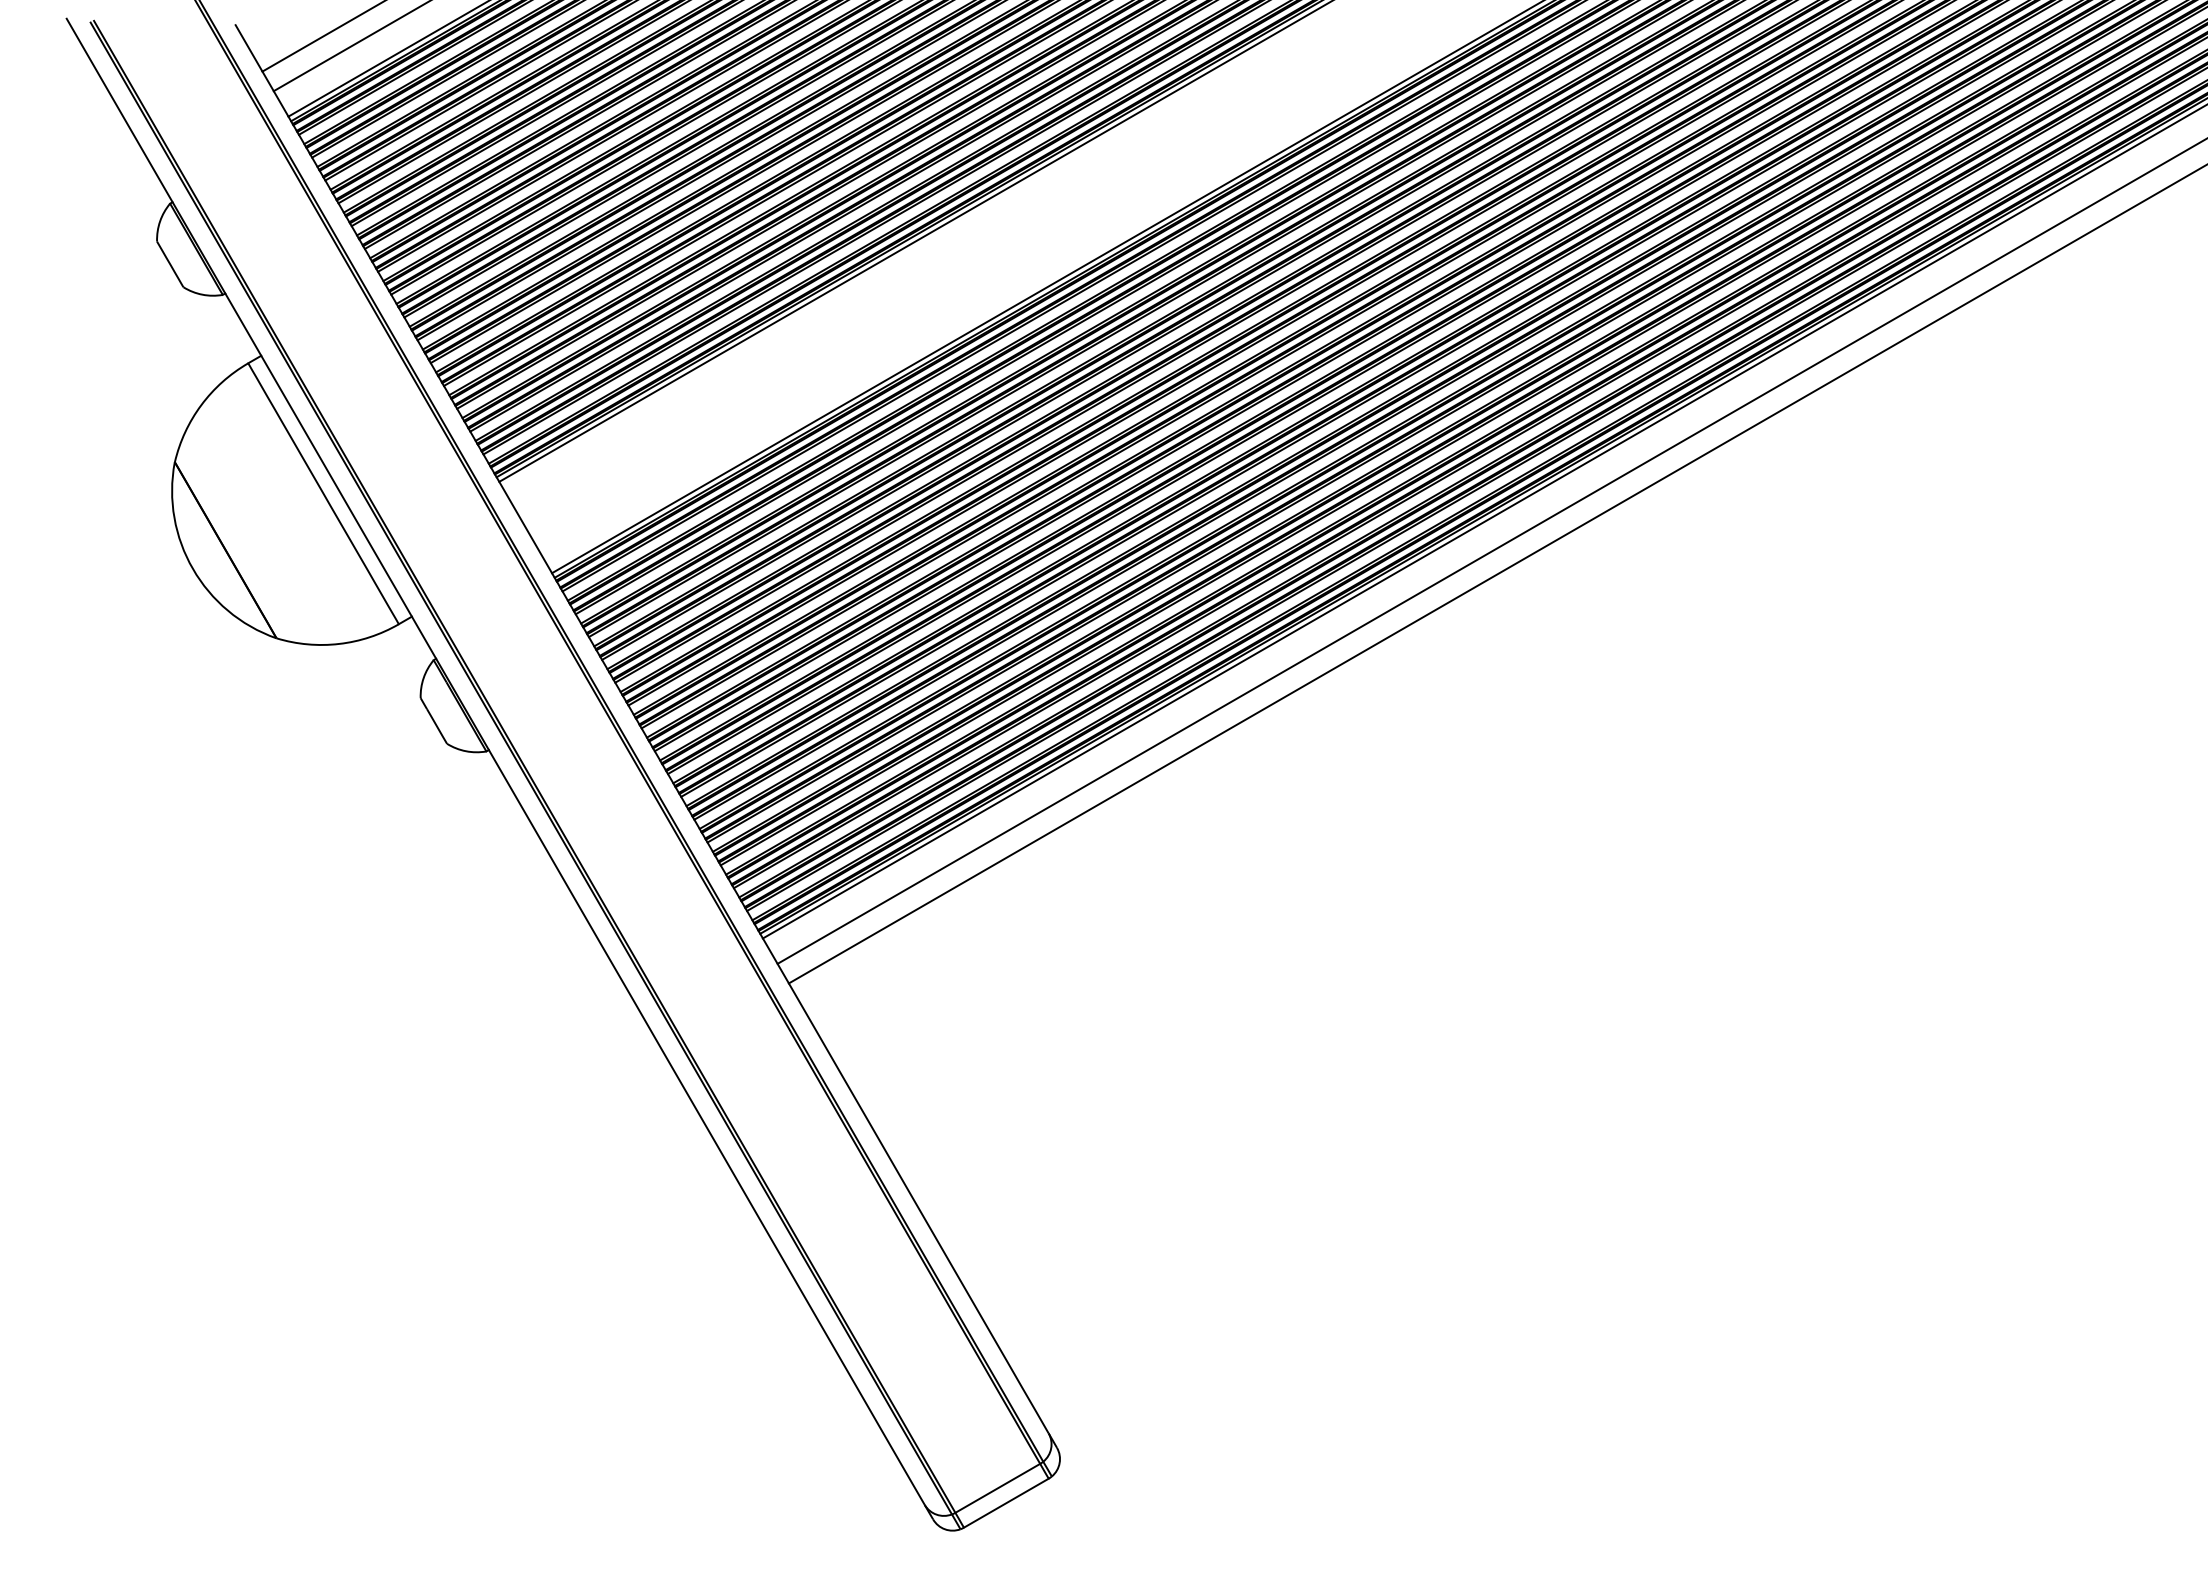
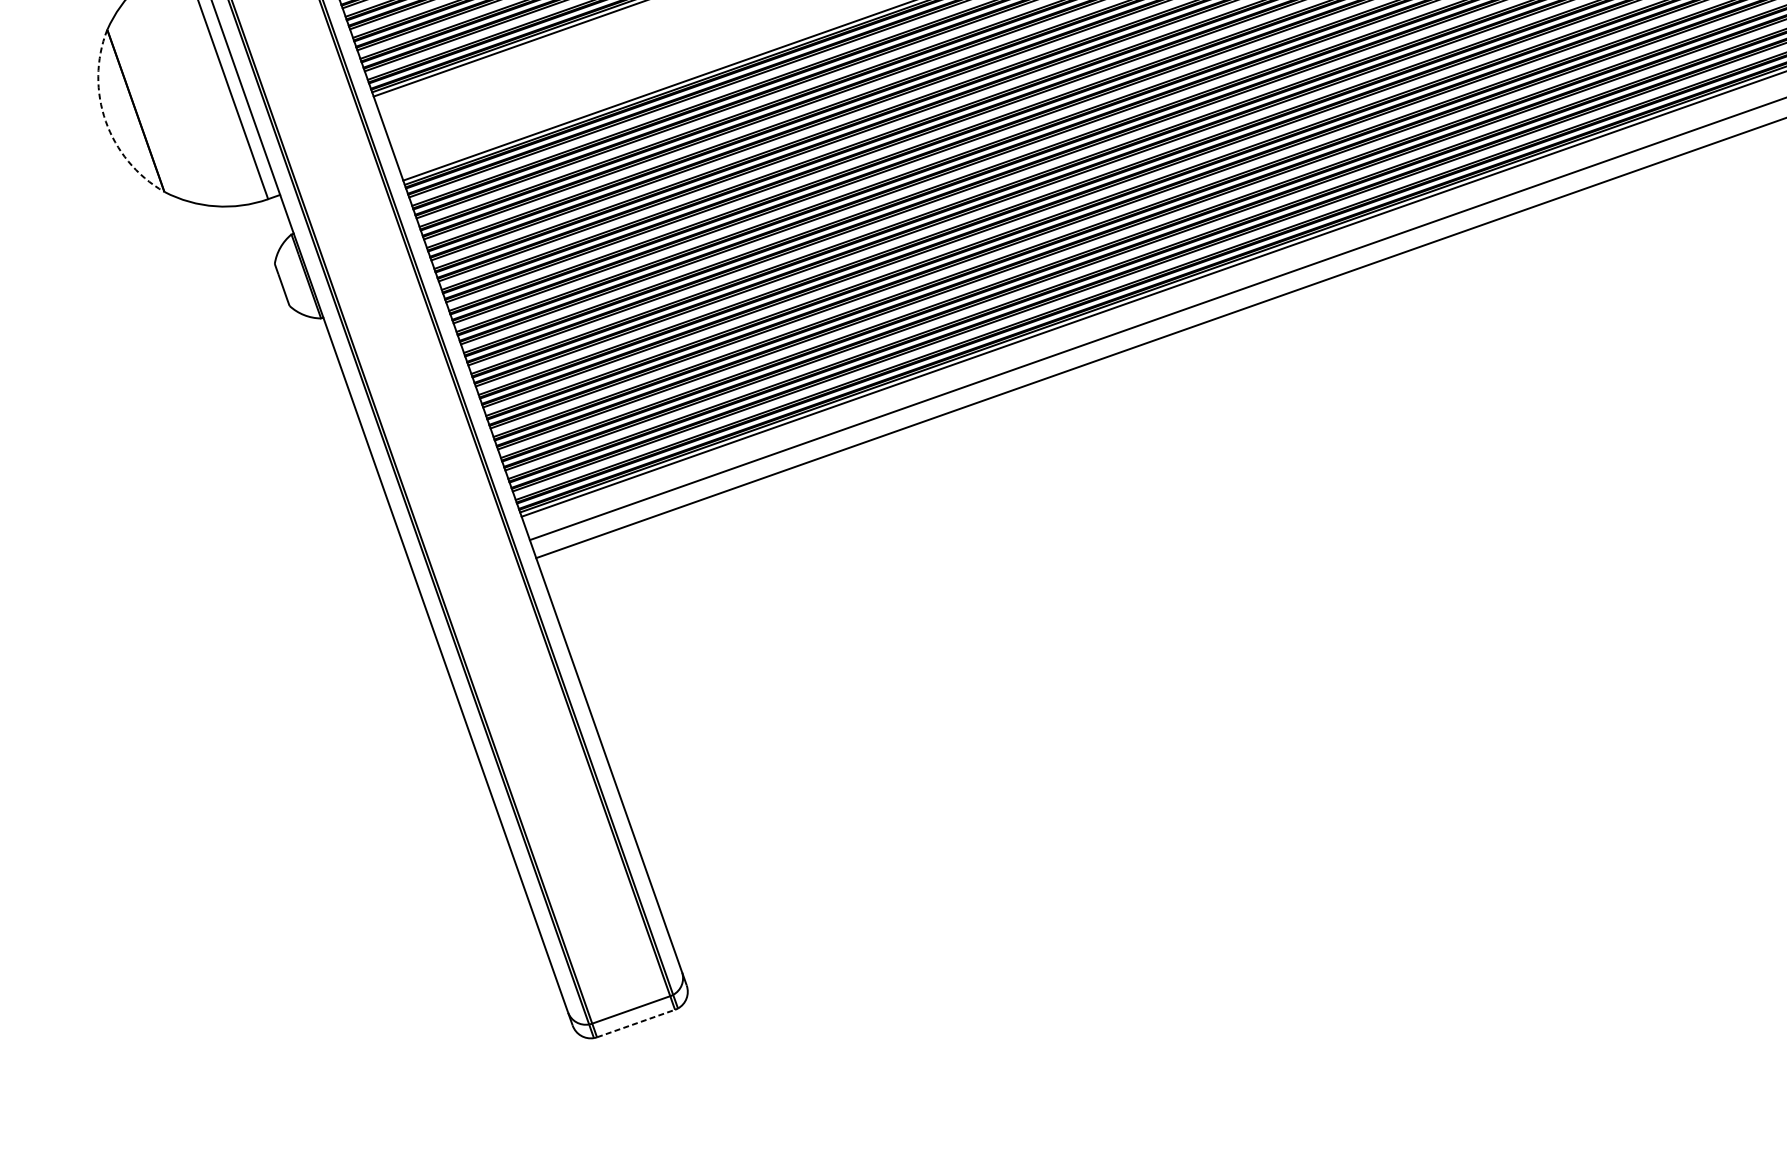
arc: (193, 569) -> (106, 121), solid -> dashed
line: (1006, 1503) -> (636, 1023), solid -> dashed

